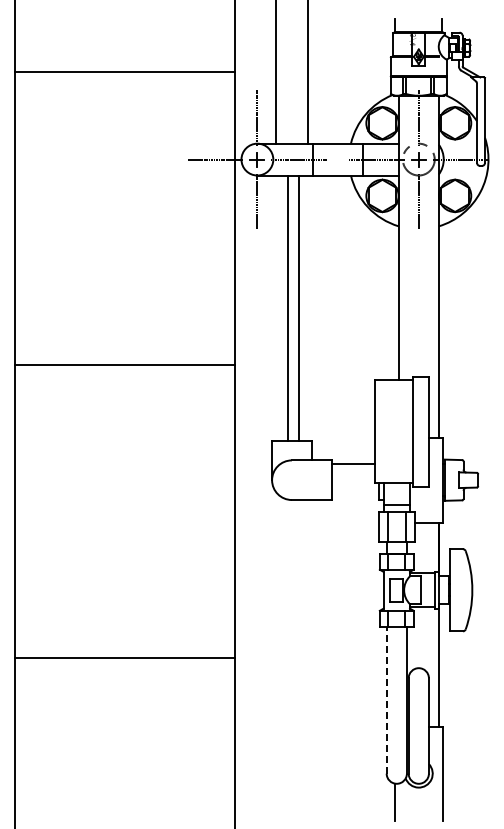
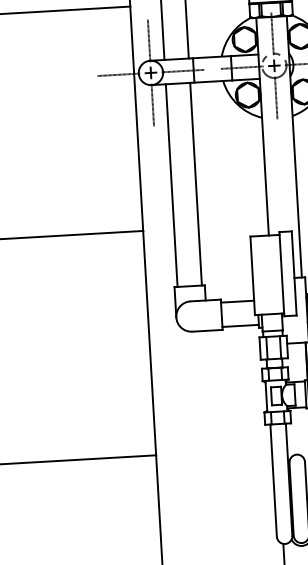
line: (287, 307) -> (195, 183), moved
line: (299, 307) -> (172, 185), moved
line: (355, 496) -> (240, 326), added
line: (386, 699) -> (273, 480), dashed -> solid

